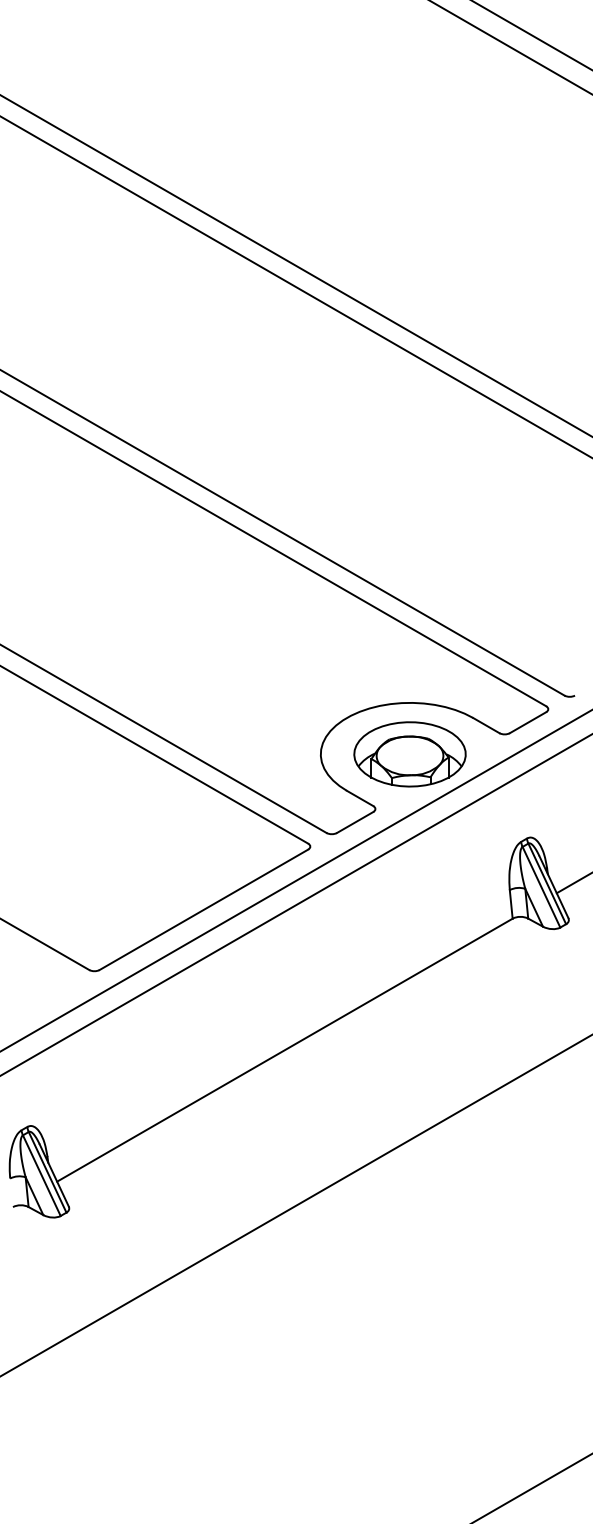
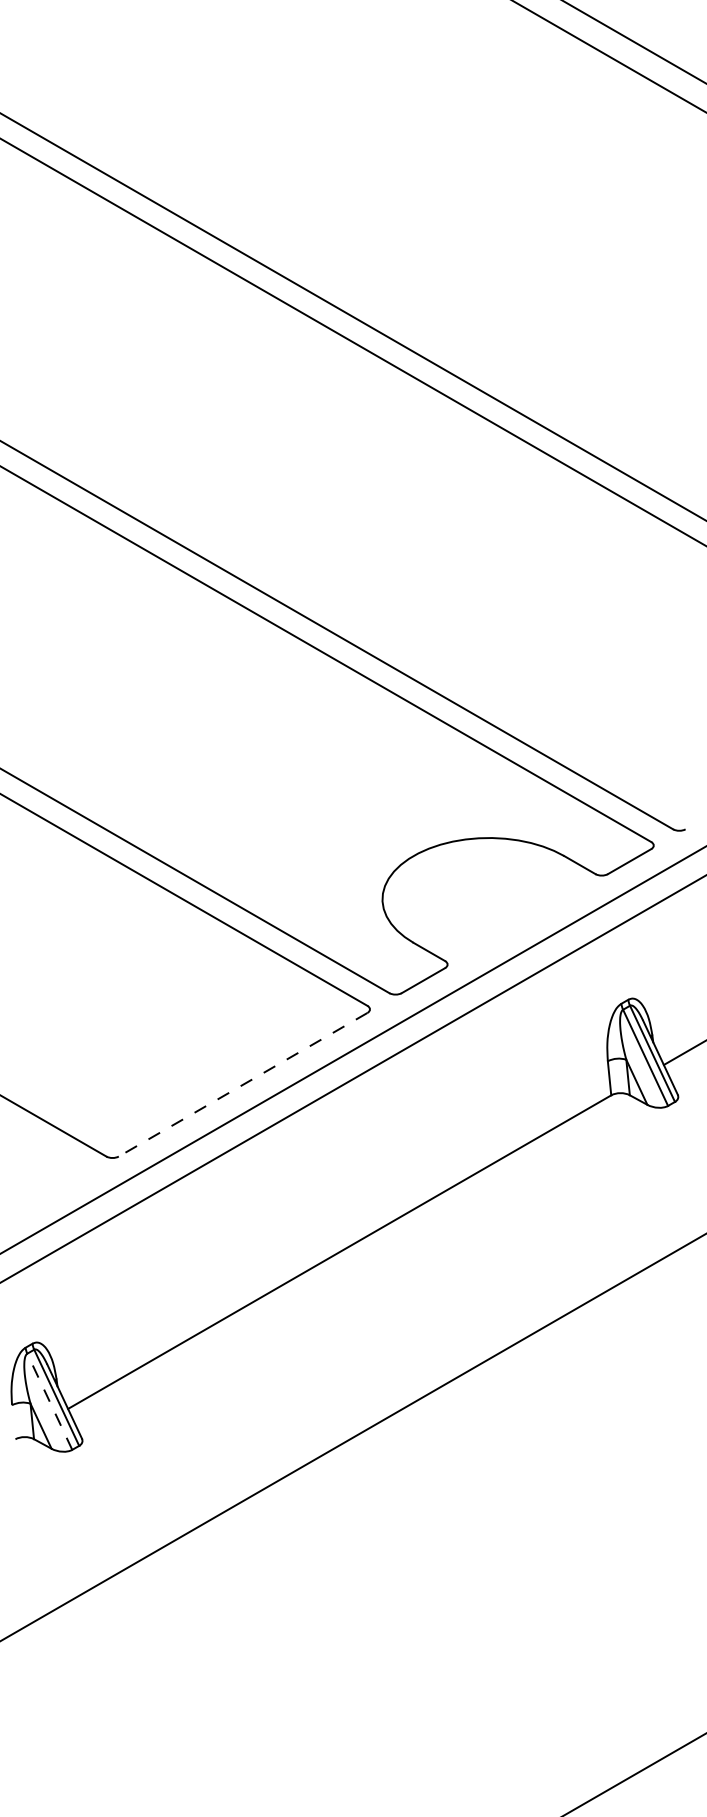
part: (409, 754) -> (488, 899), removed
line: (204, 909) -> (243, 1084), solid -> dashed
line: (41, 1175) -> (49, 1401), solid -> dashed

